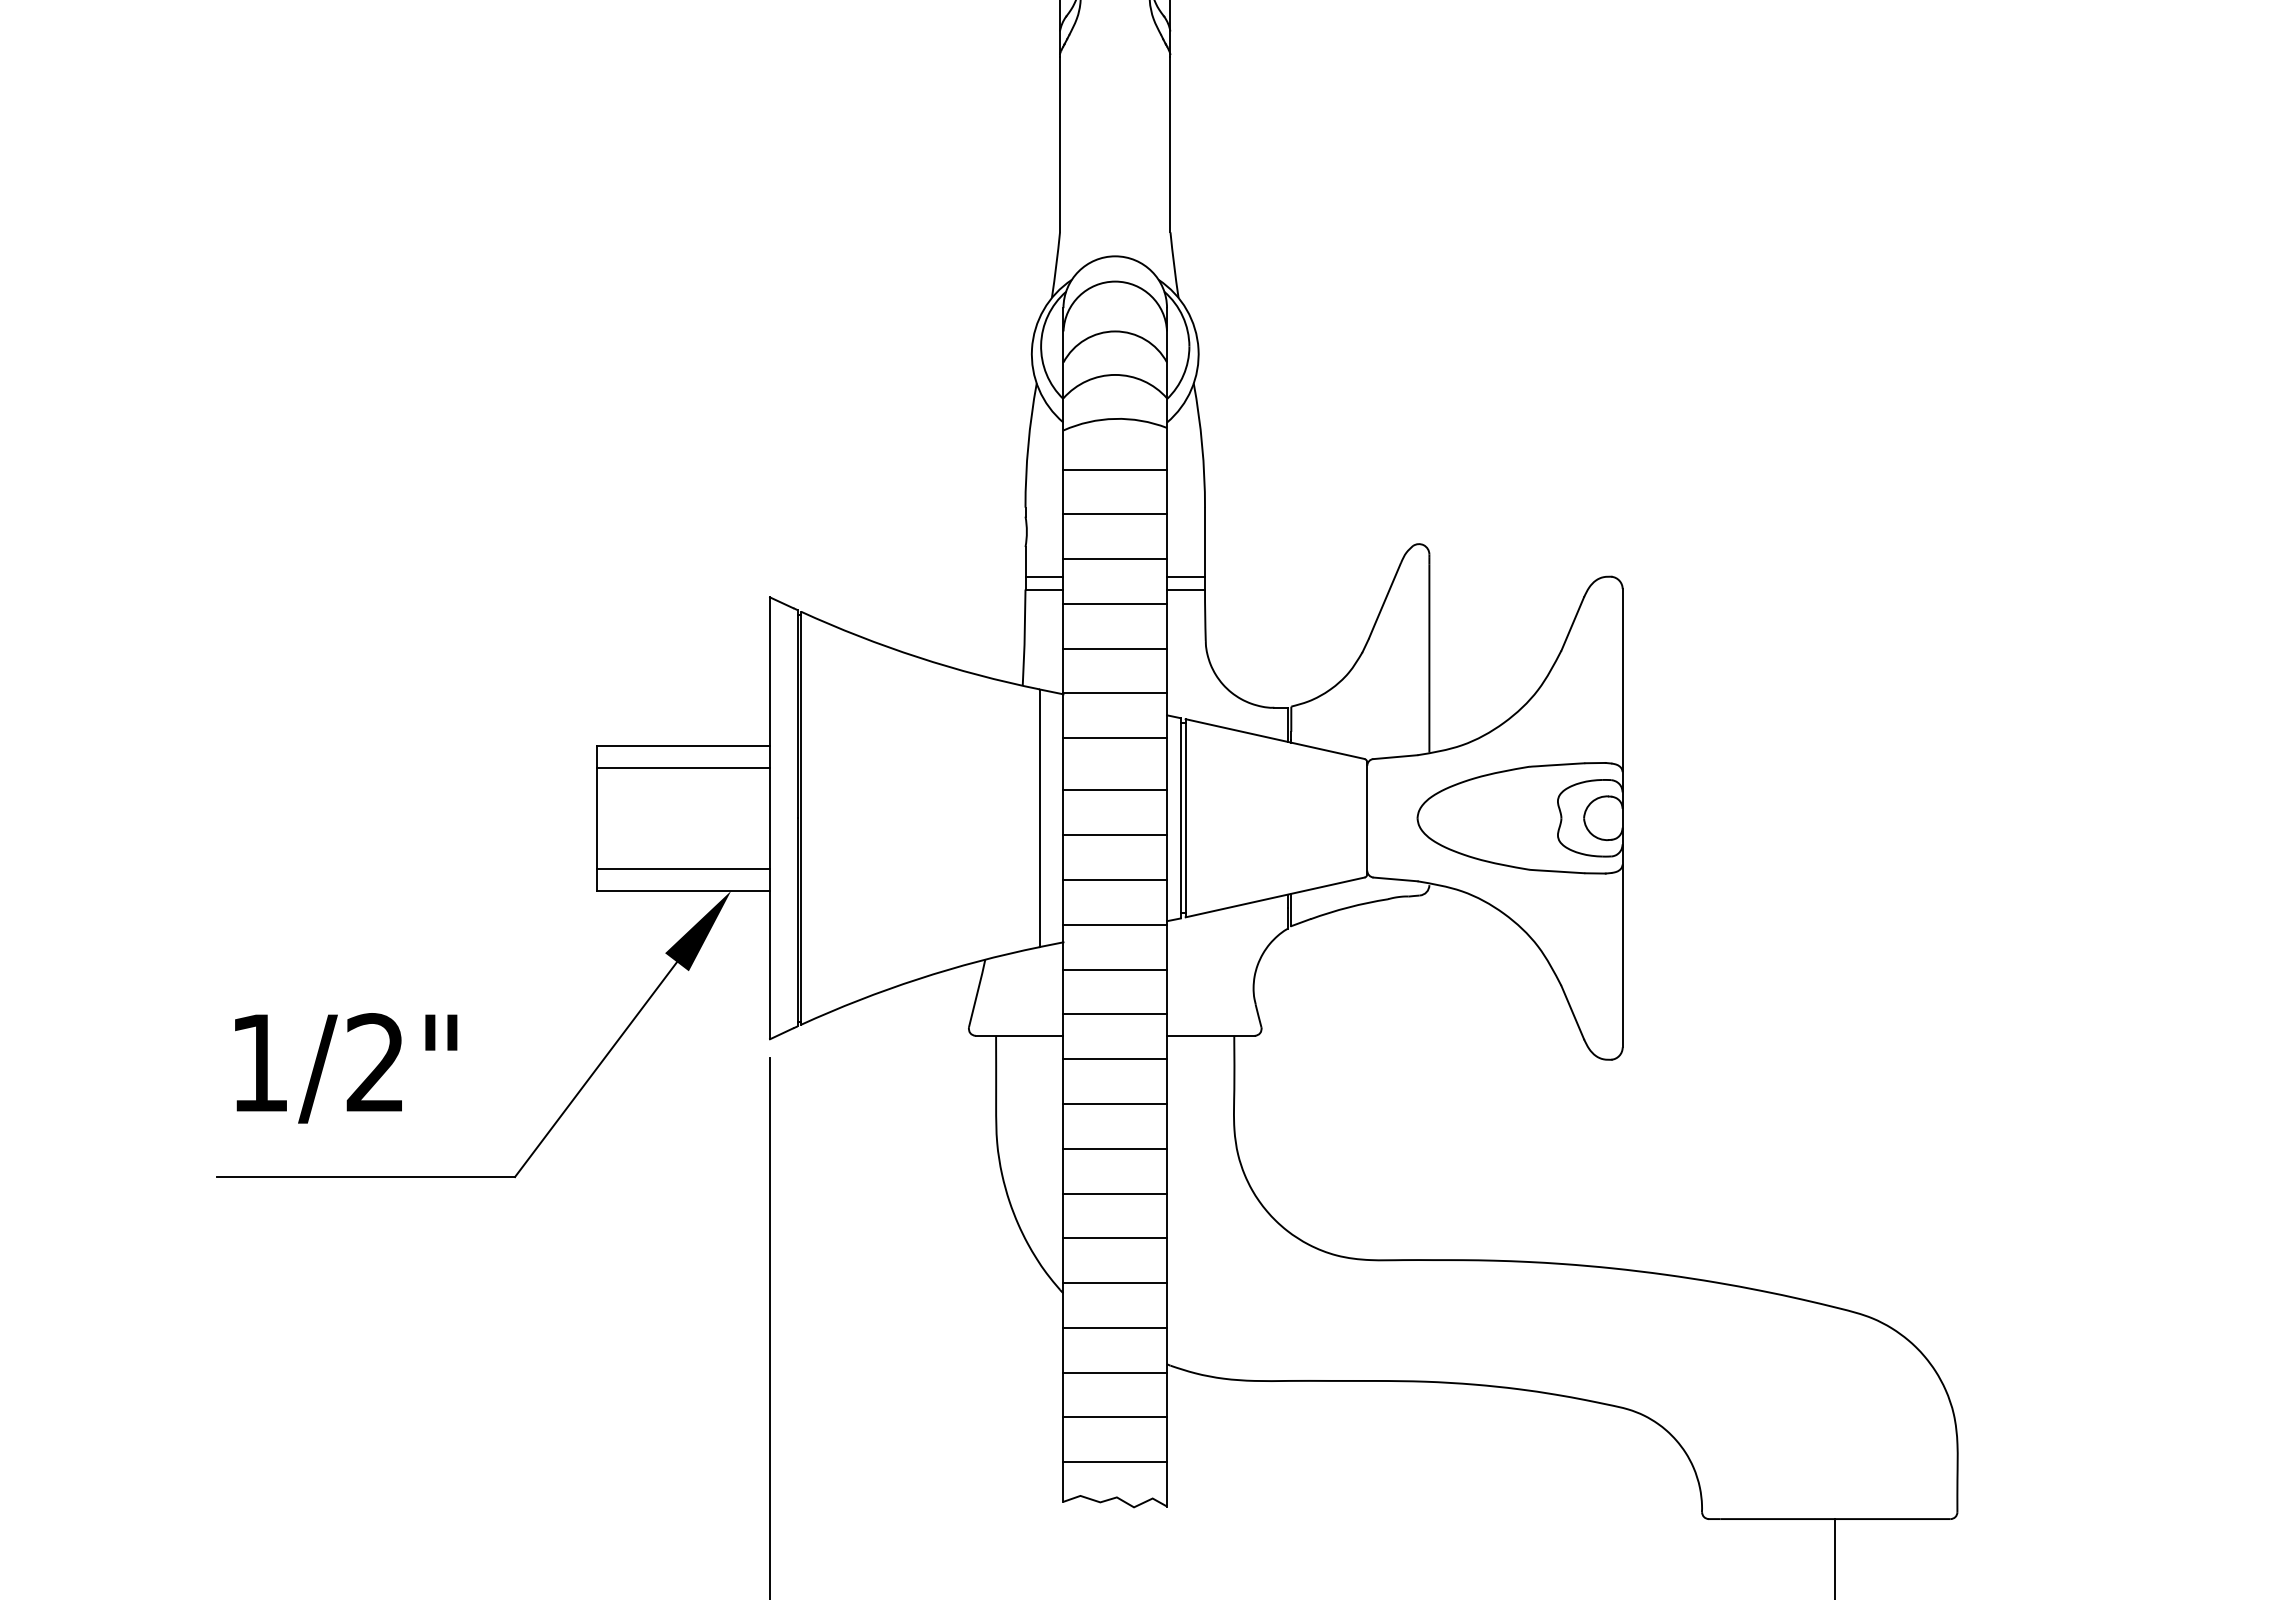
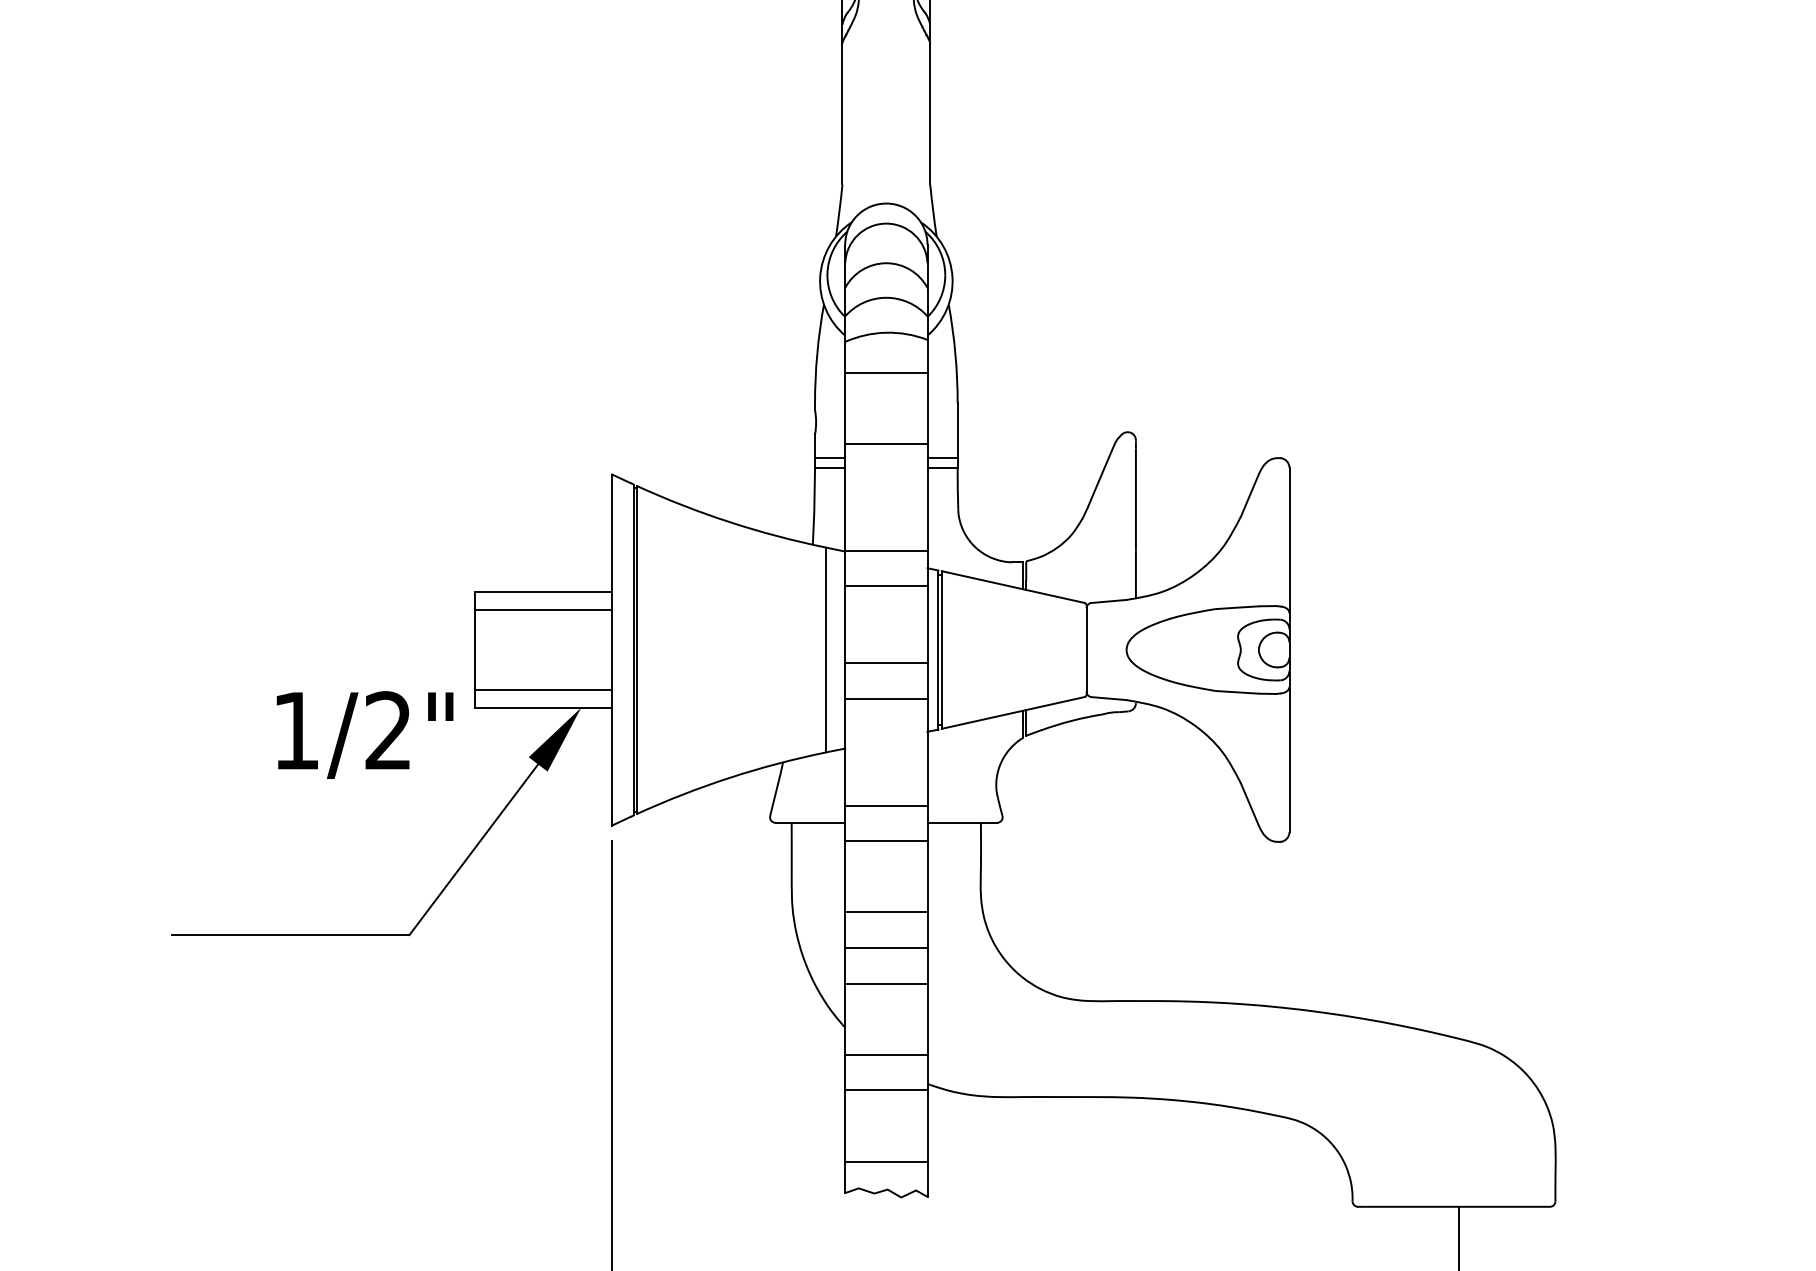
line: (1115, 514) -> (886, 408), removed
line: (1115, 603) -> (886, 479), removed
line: (1115, 648) -> (886, 515), removed
line: (1115, 790) -> (886, 627), removed
line: (1115, 924) -> (886, 734), removed
line: (1115, 969) -> (886, 770), removed
text: (346, 1068) -> (365, 735), moved
line: (1115, 1103) -> (886, 876), removed
line: (1115, 1282) -> (886, 1018), removed
line: (1115, 1417) -> (886, 1126), removed

